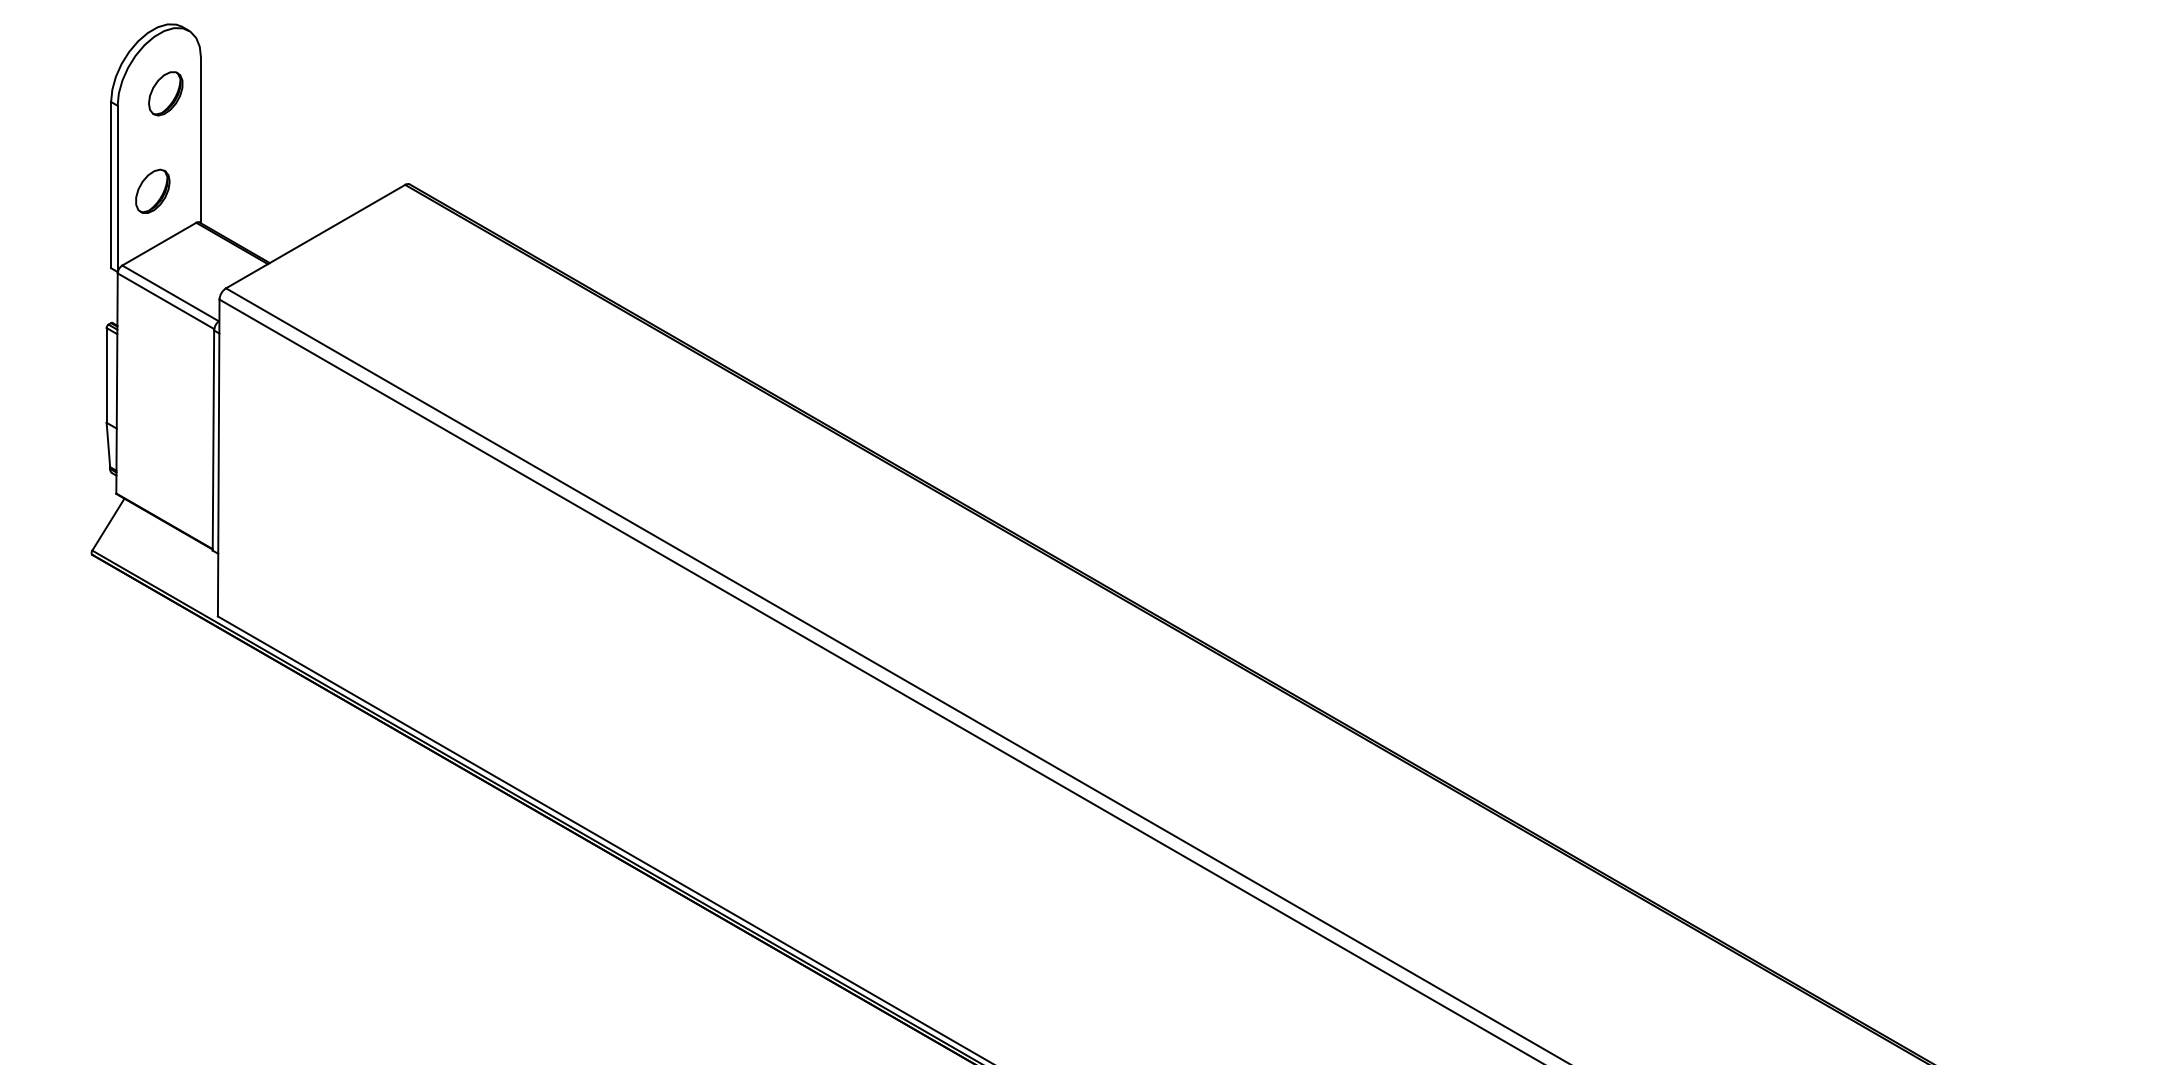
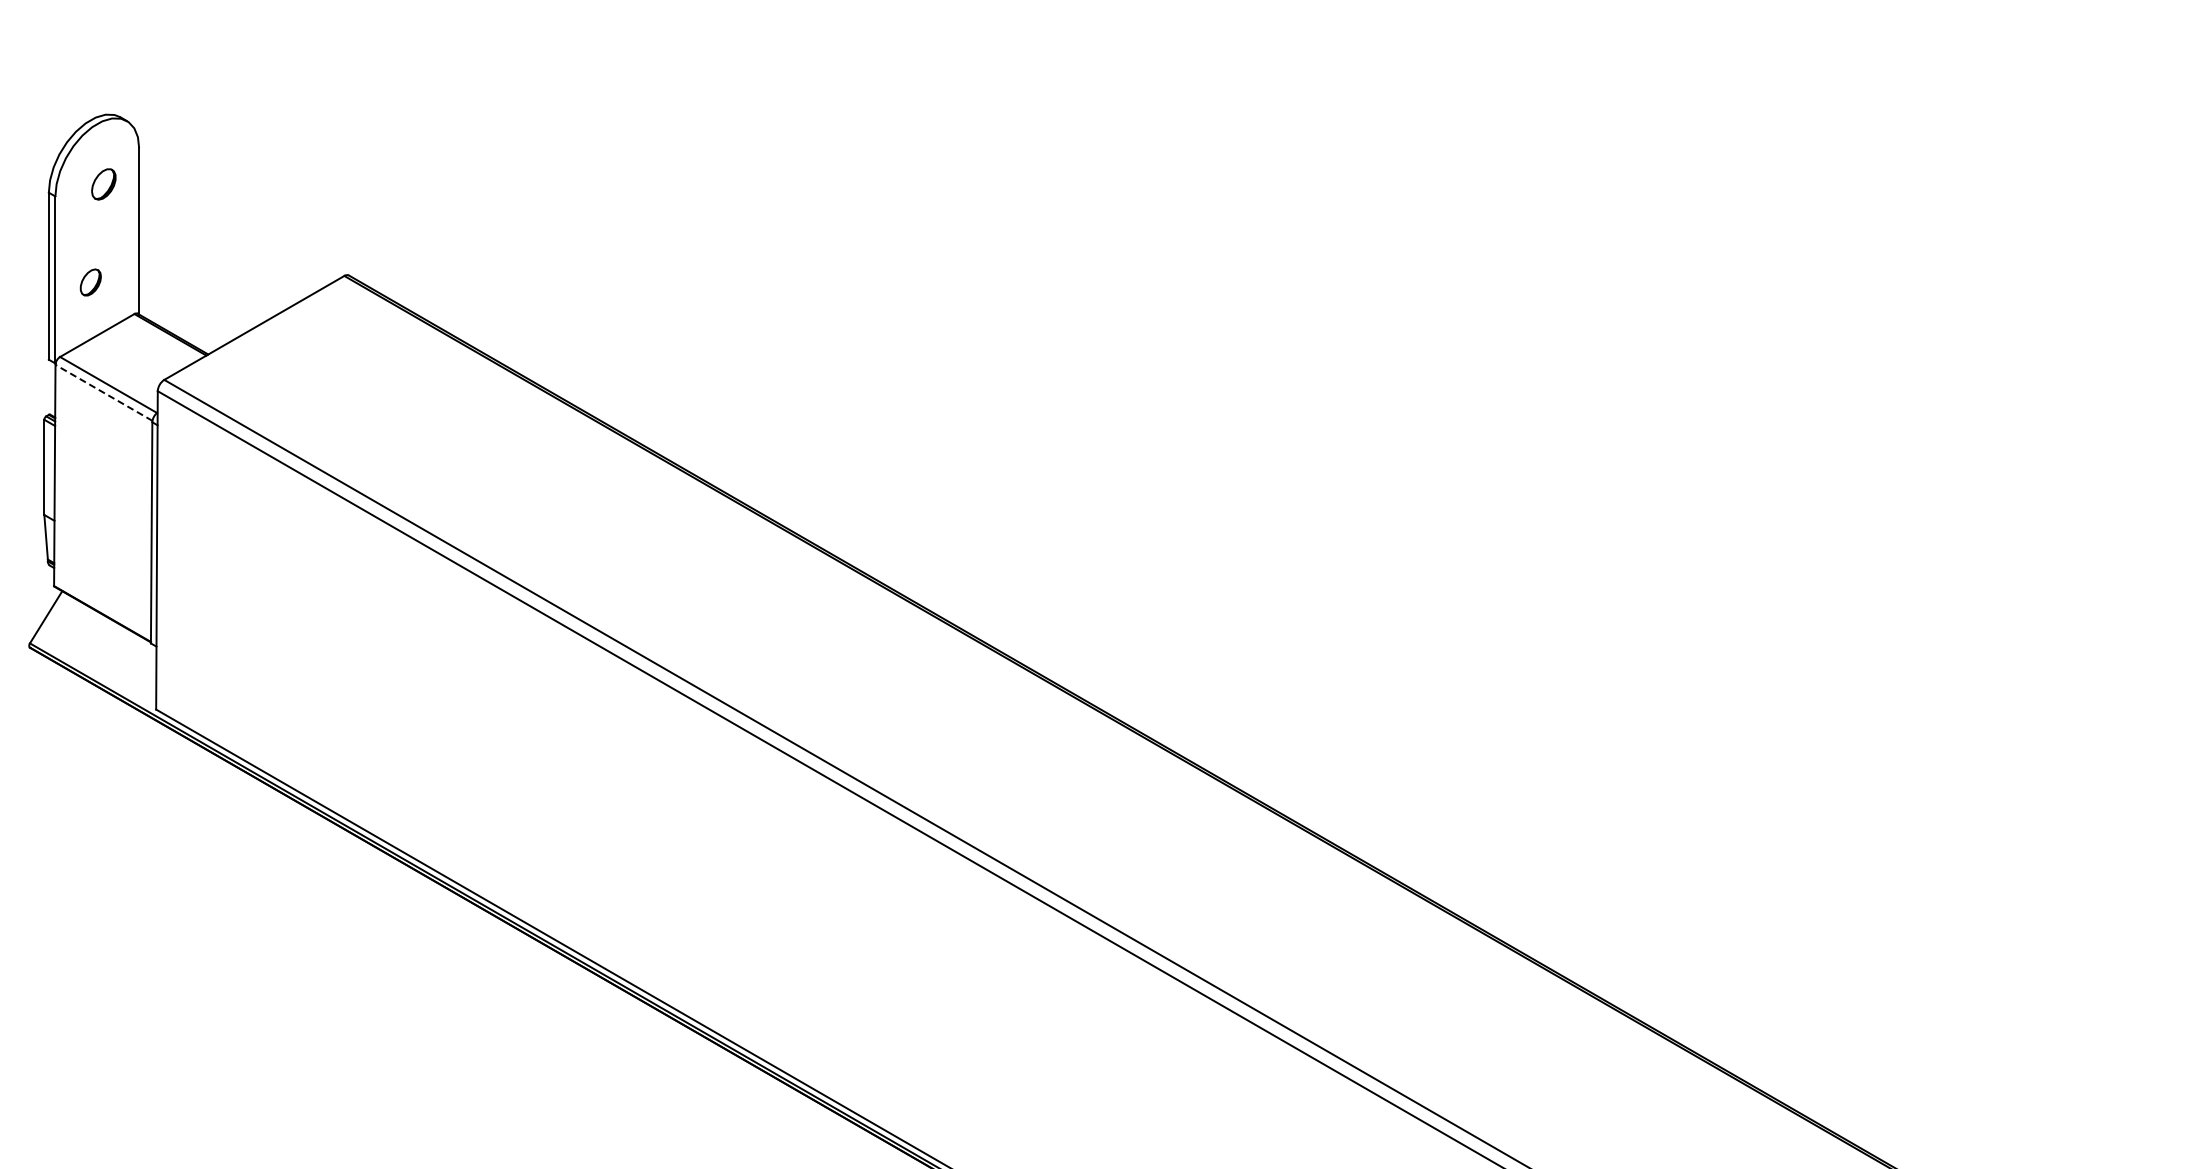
part: (165, 93) -> (103, 184), size x0.7
part: (152, 191) -> (90, 282), size x0.6
line: (166, 300) -> (104, 392), solid -> dashed

